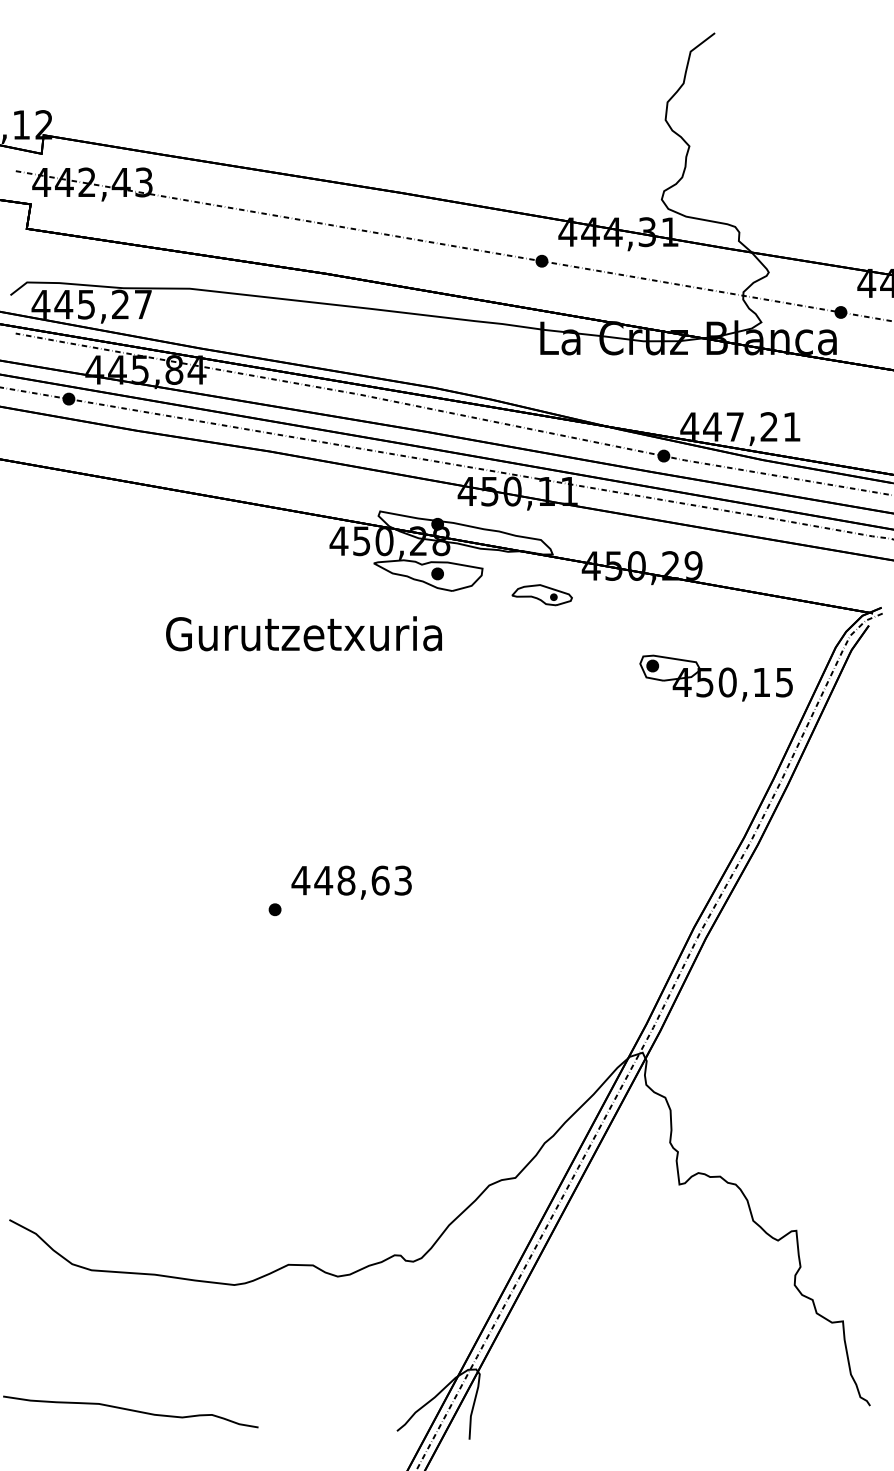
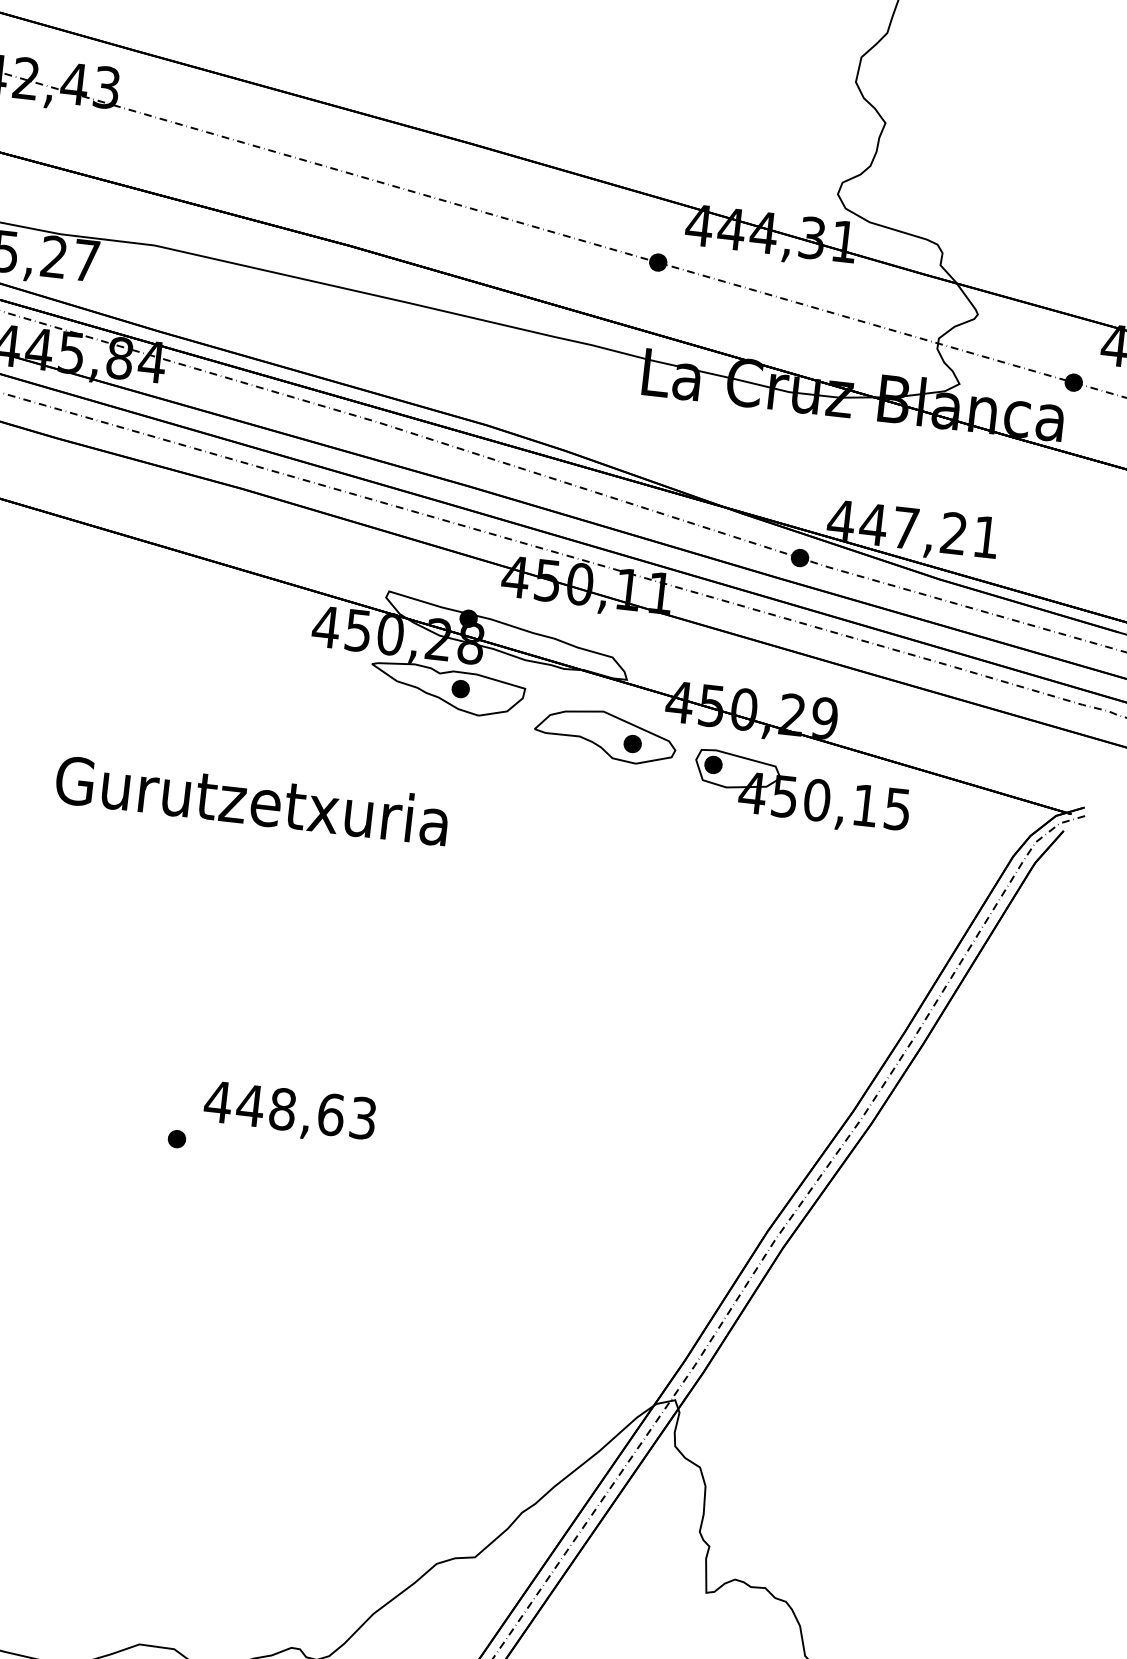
part: (541, 594) -> (604, 734), size x1.67
text: (303, 633) -> (251, 799), moved
part: (715, 677) -> (800, 791), moved

